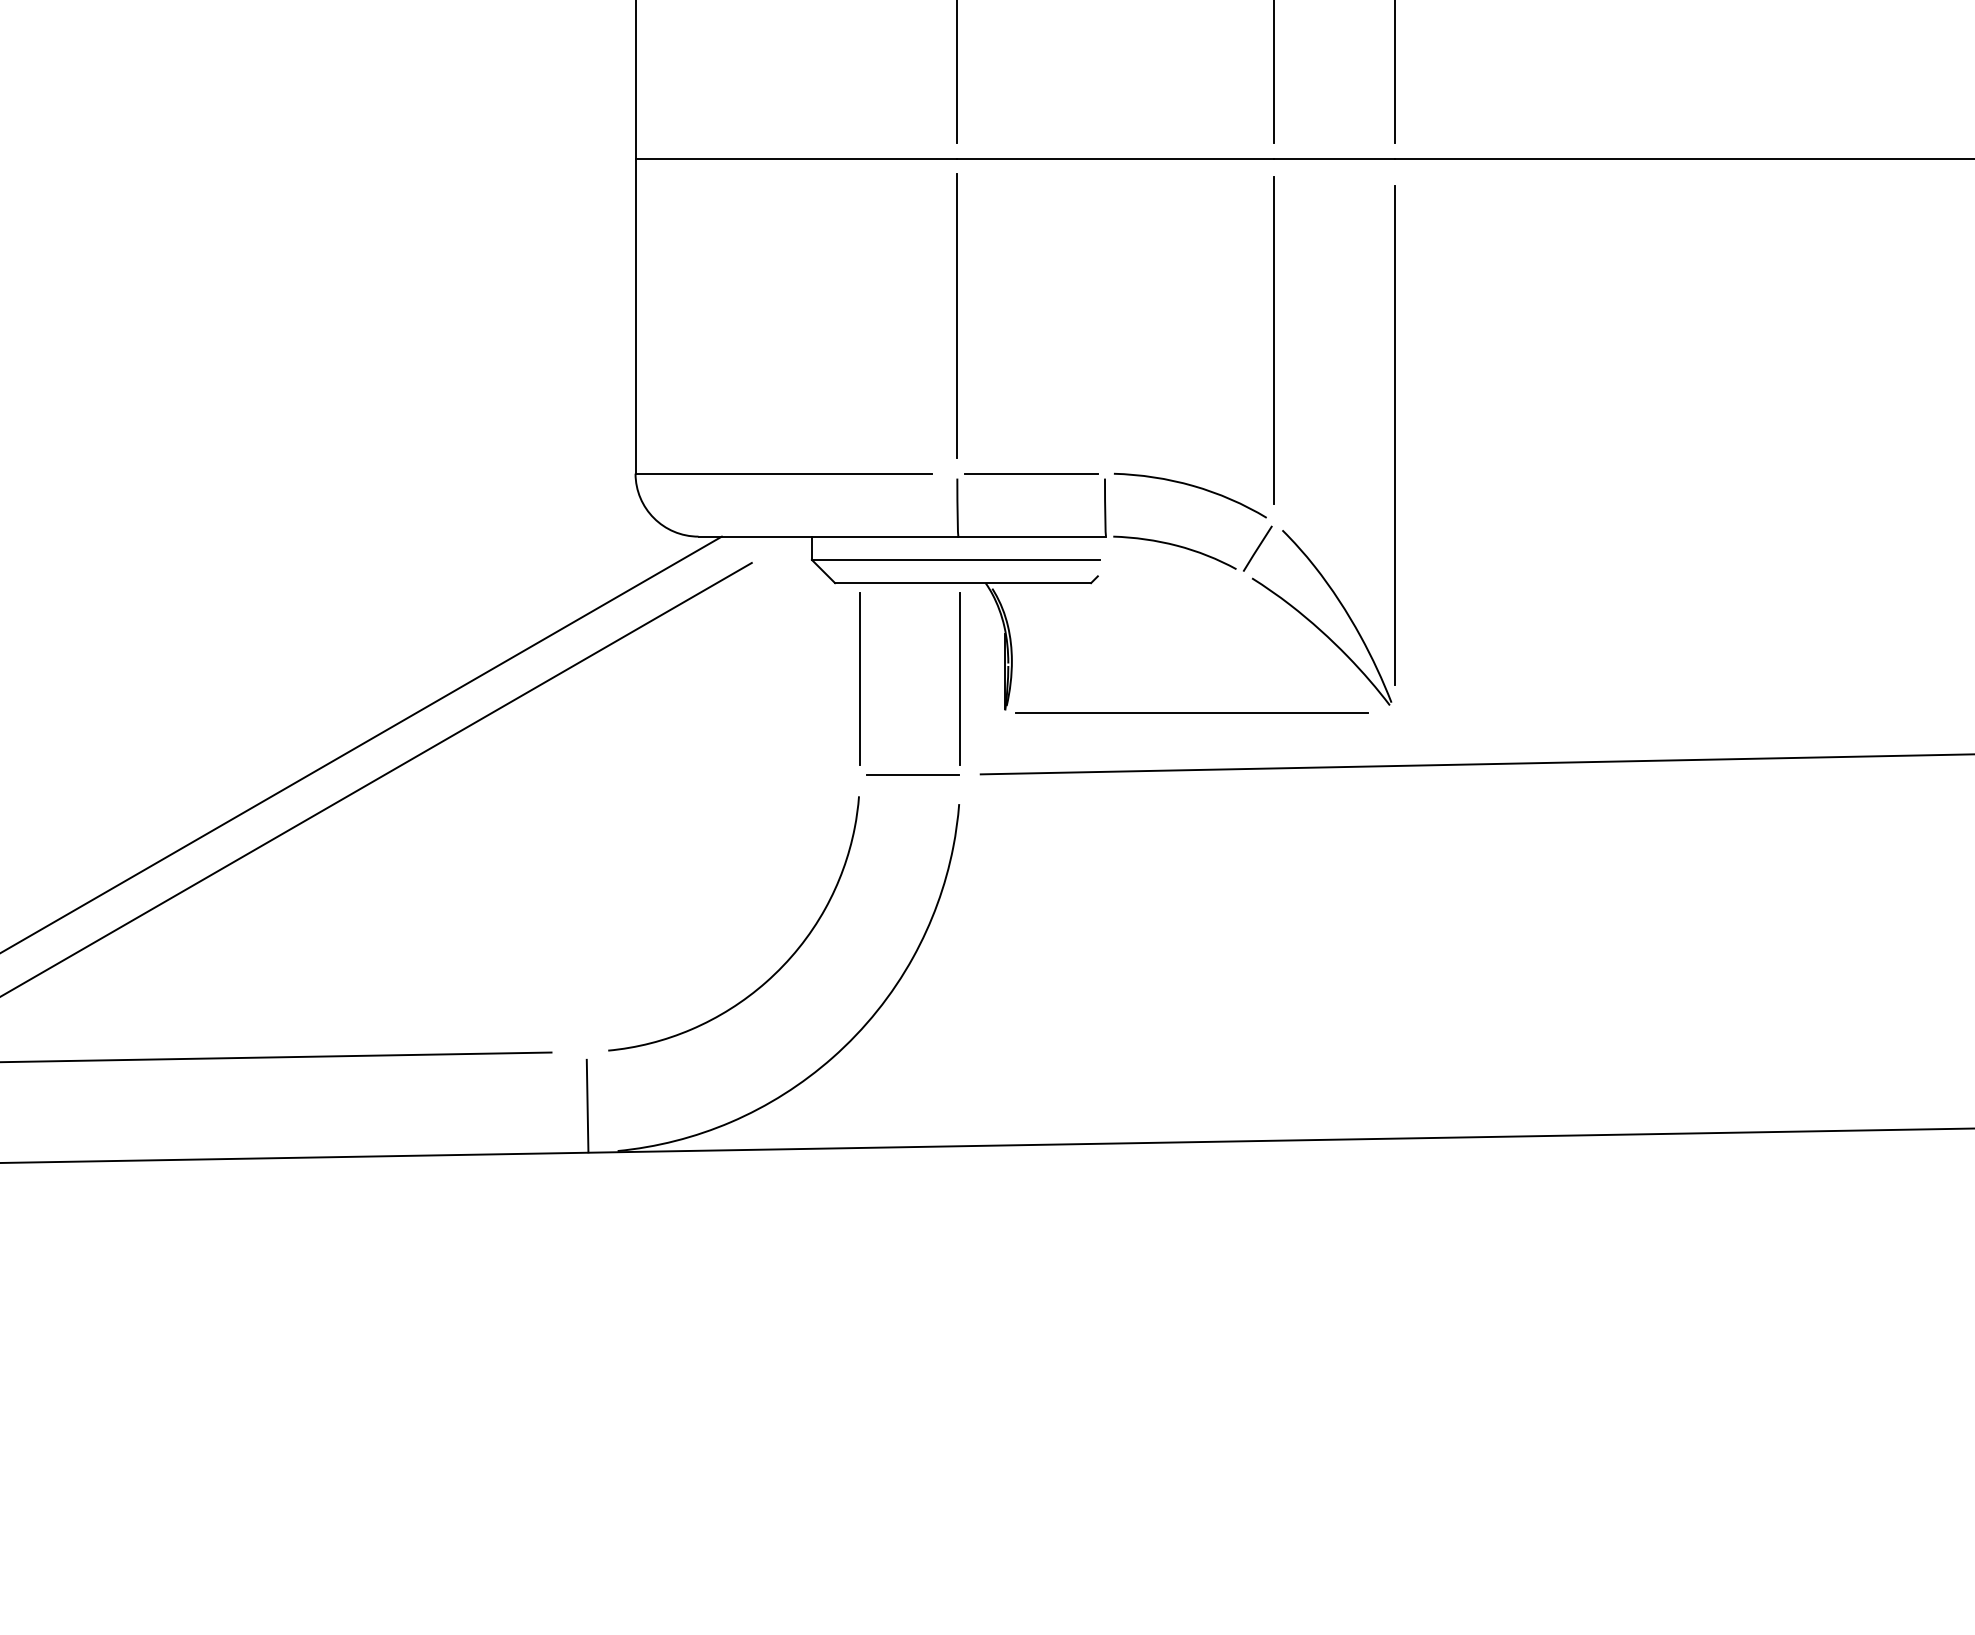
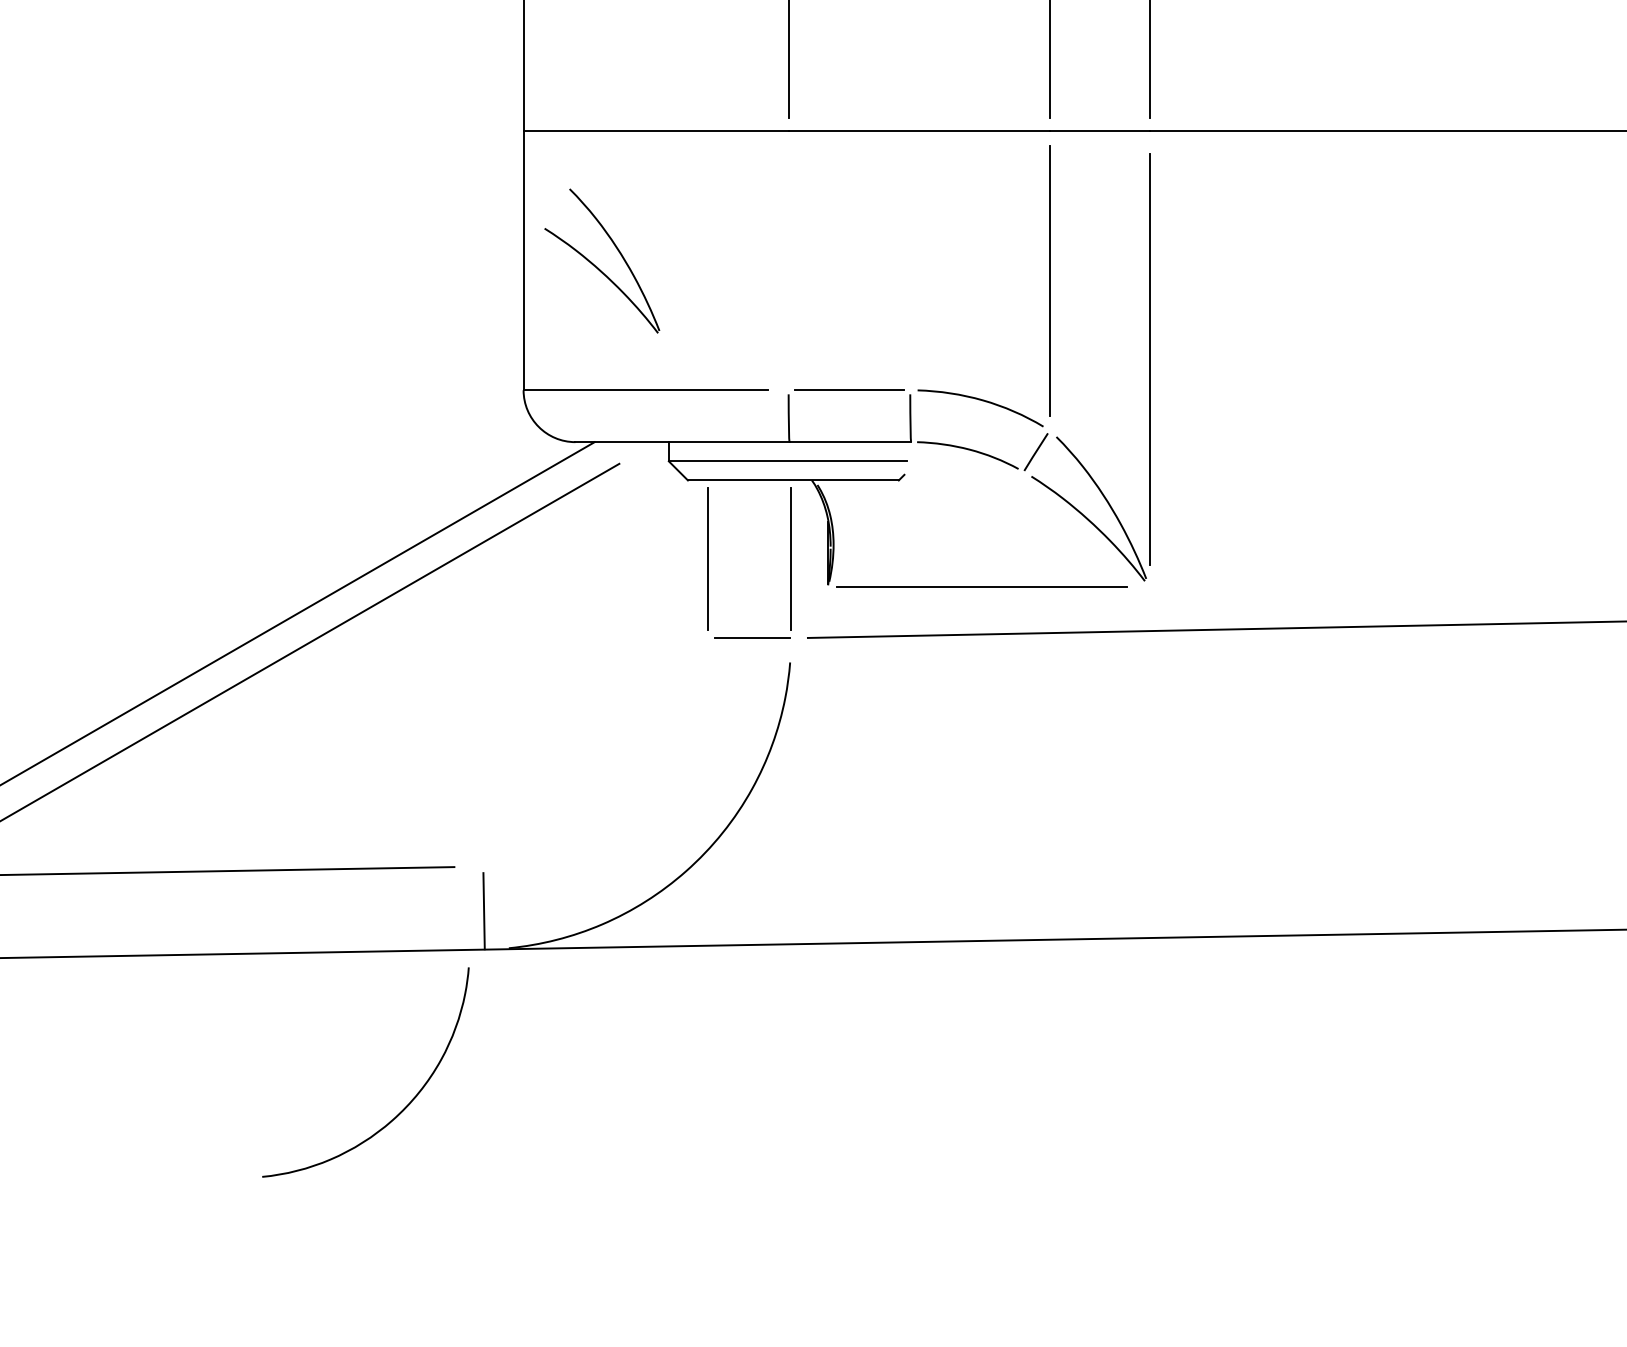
line: (957, 315) -> (788, 260), removed
part: (724, 323) -> (596, 266), added
curve: (779, 968) -> (403, 1109), moved

